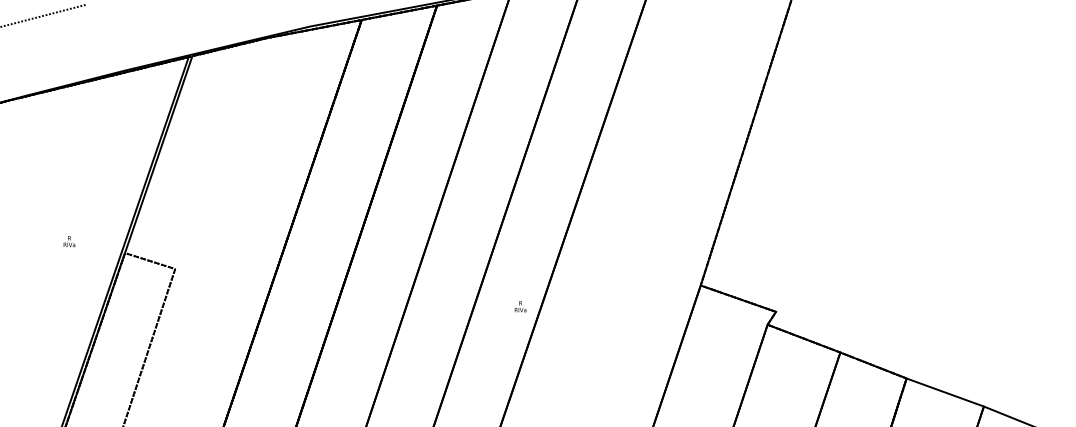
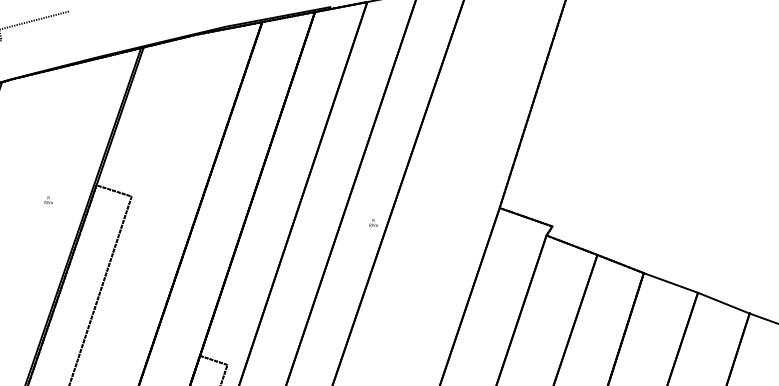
text: (69, 241) -> (48, 200), moved

